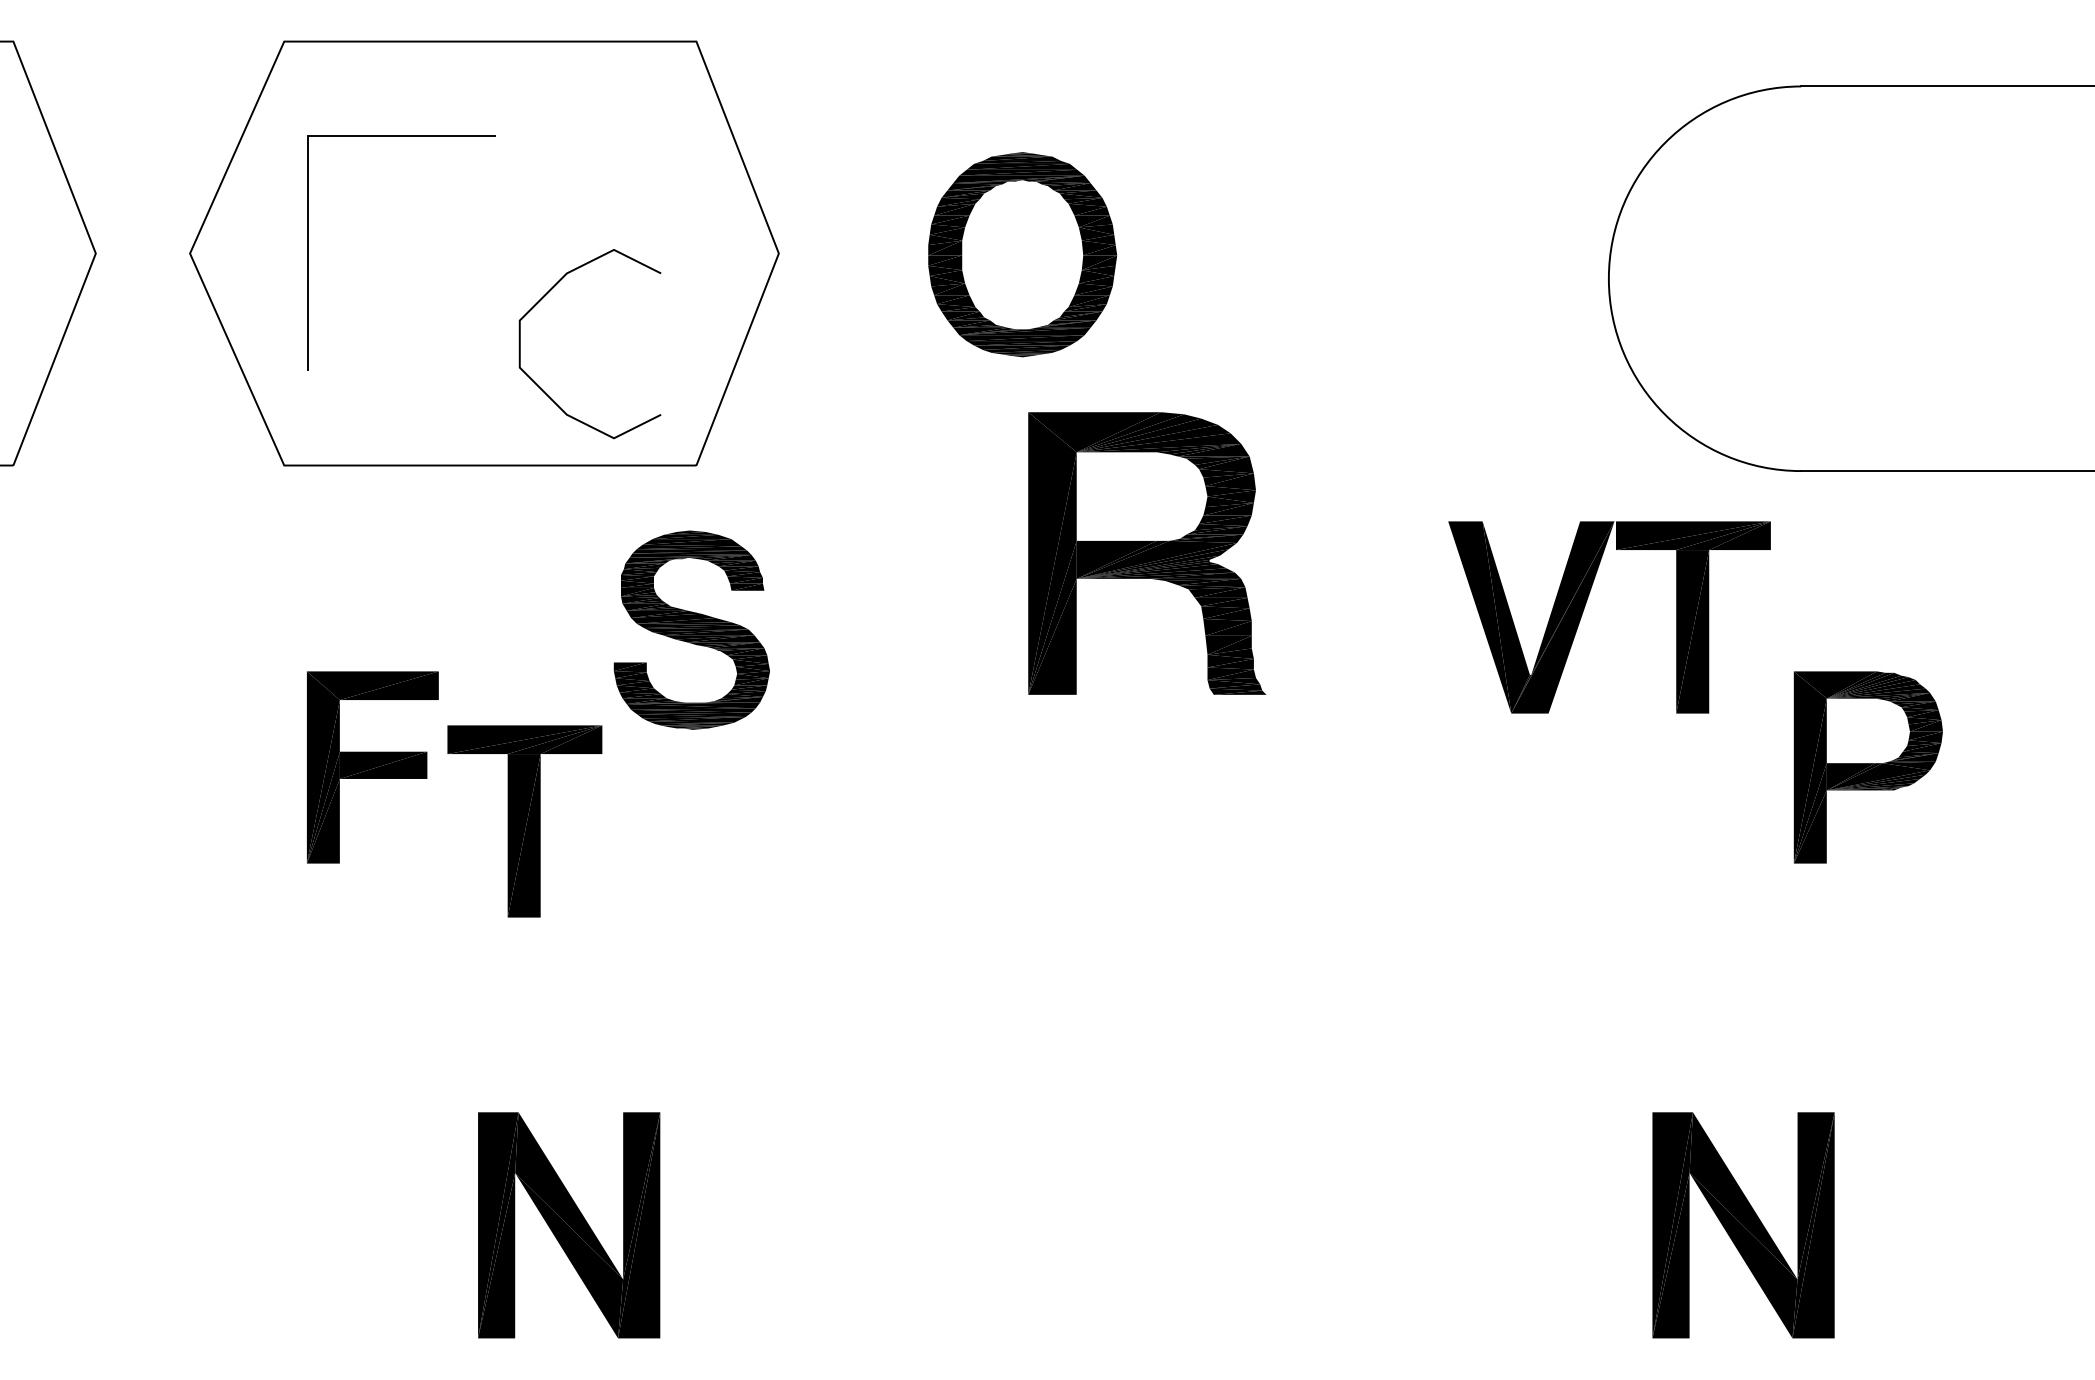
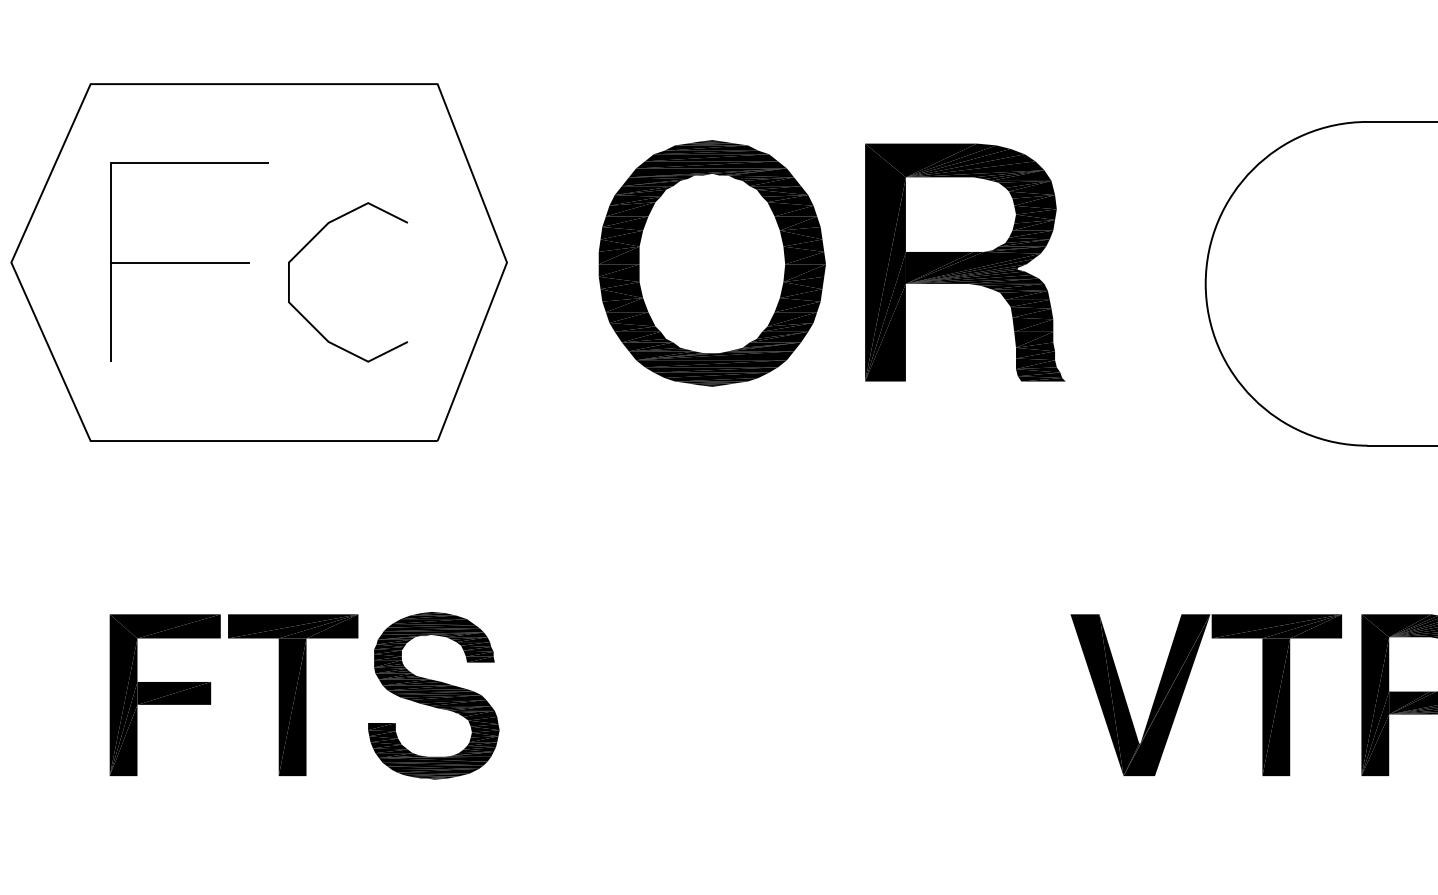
line: (389, 253) -> (179, 262), added
part: (1022, 254) -> (712, 263), size x1.43
curve: (543, 389) -> (308, 320), moved
part: (1147, 553) -> (965, 262), moved
part: (1584, 609) -> (1185, 688), moved
part: (691, 629) -> (433, 695), moved
part: (524, 821) -> (292, 695), moved

